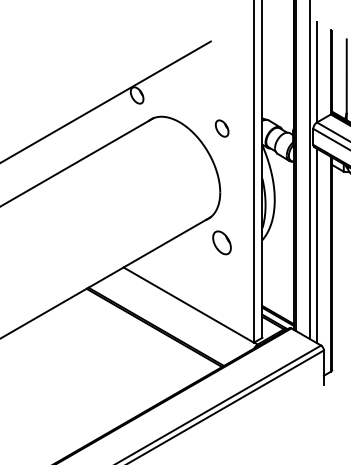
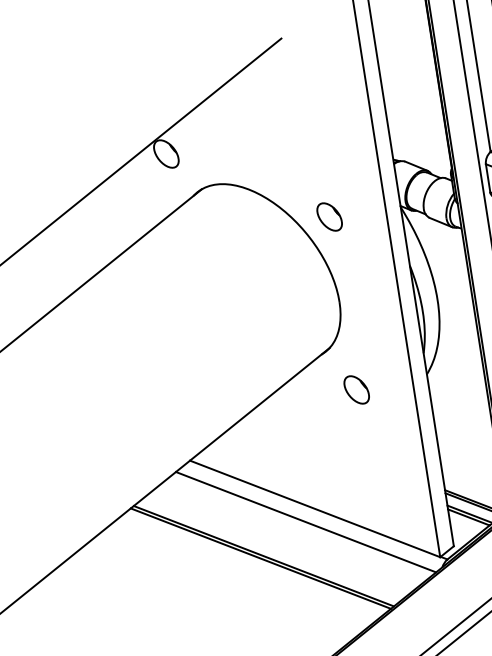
part: (222, 128) -> (330, 216), moved
part: (222, 242) -> (357, 389), size x0.71
line: (182, 311) -> (305, 521), added

